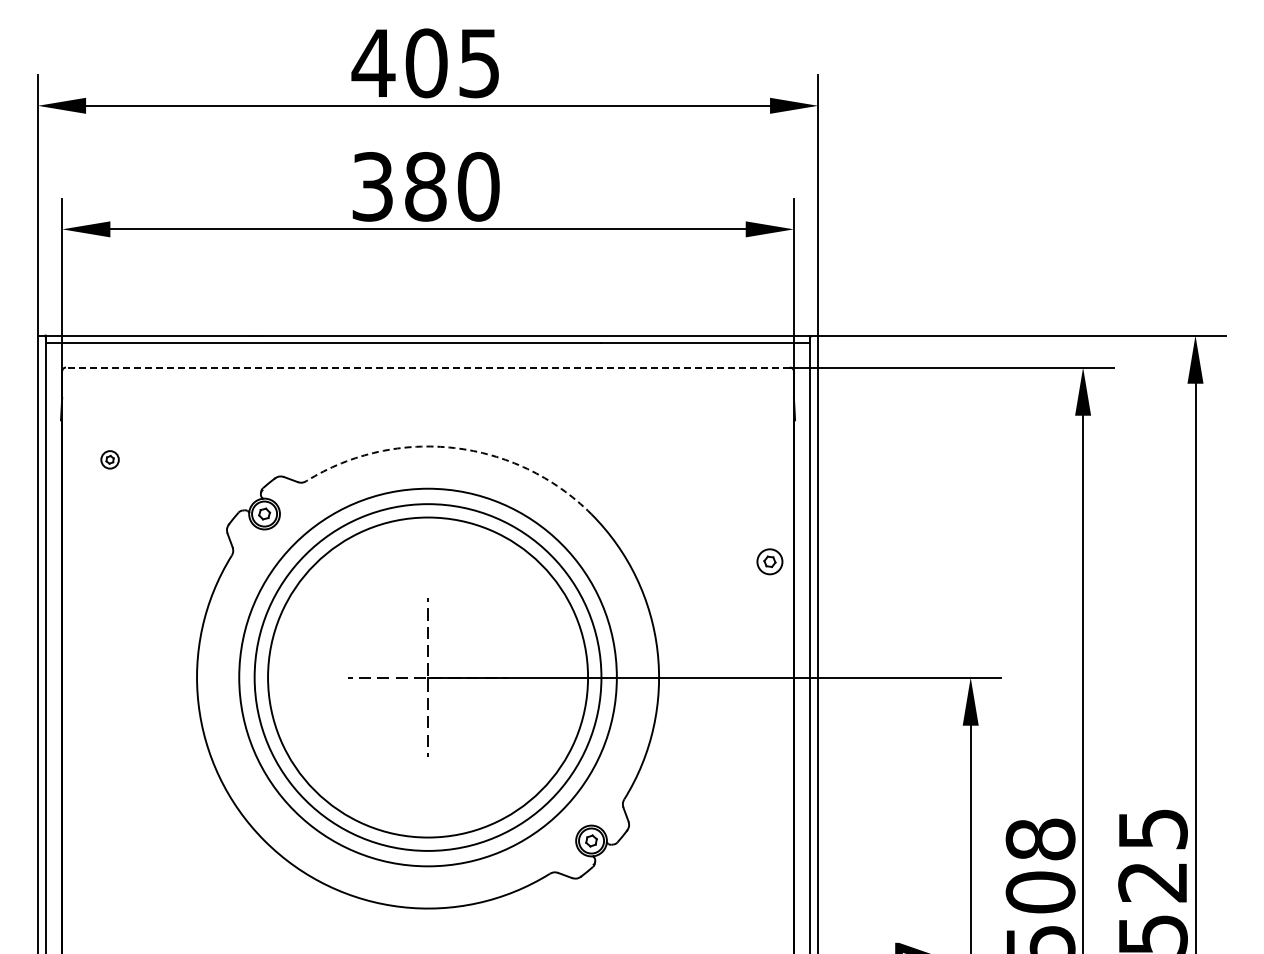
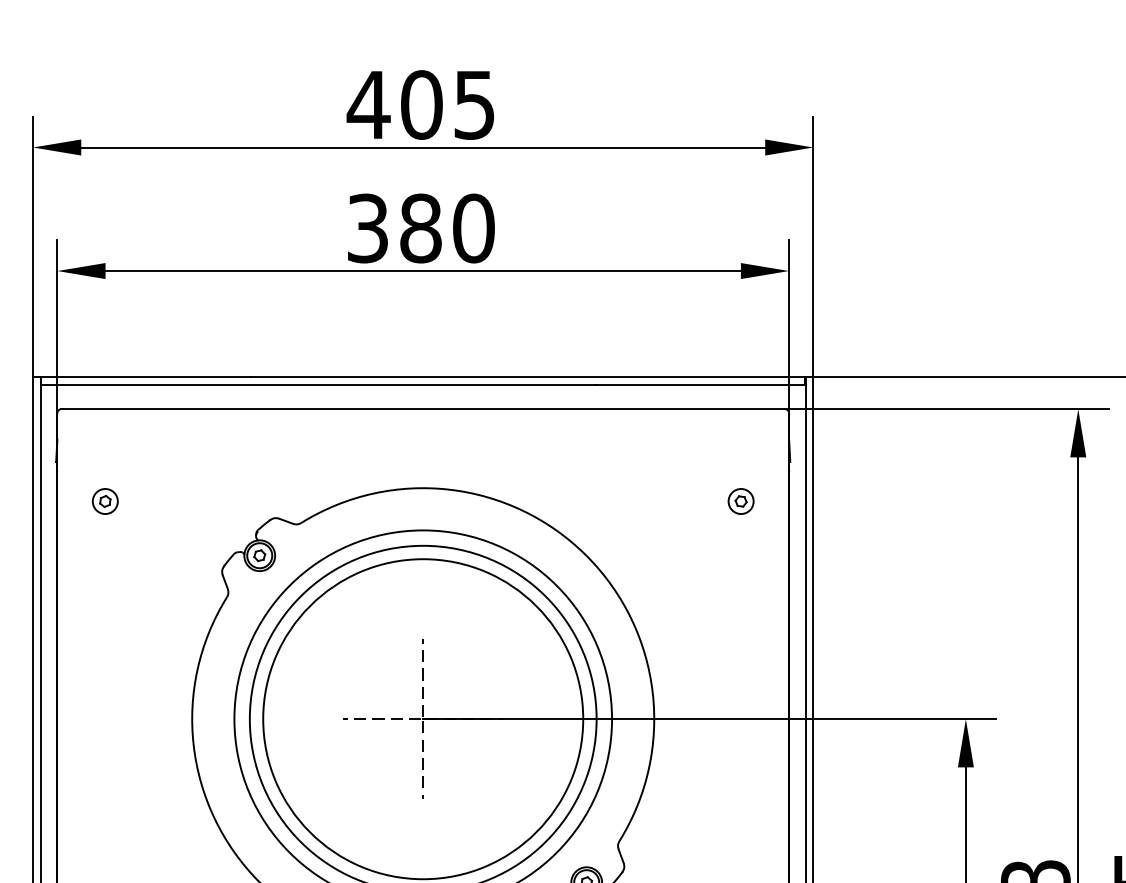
line: (427, 367) -> (422, 409), dashed -> solid
arc: (454, 448) -> (449, 490), dashed -> solid
part: (109, 459) -> (104, 501), size x1.43
part: (769, 561) -> (740, 501), moved

